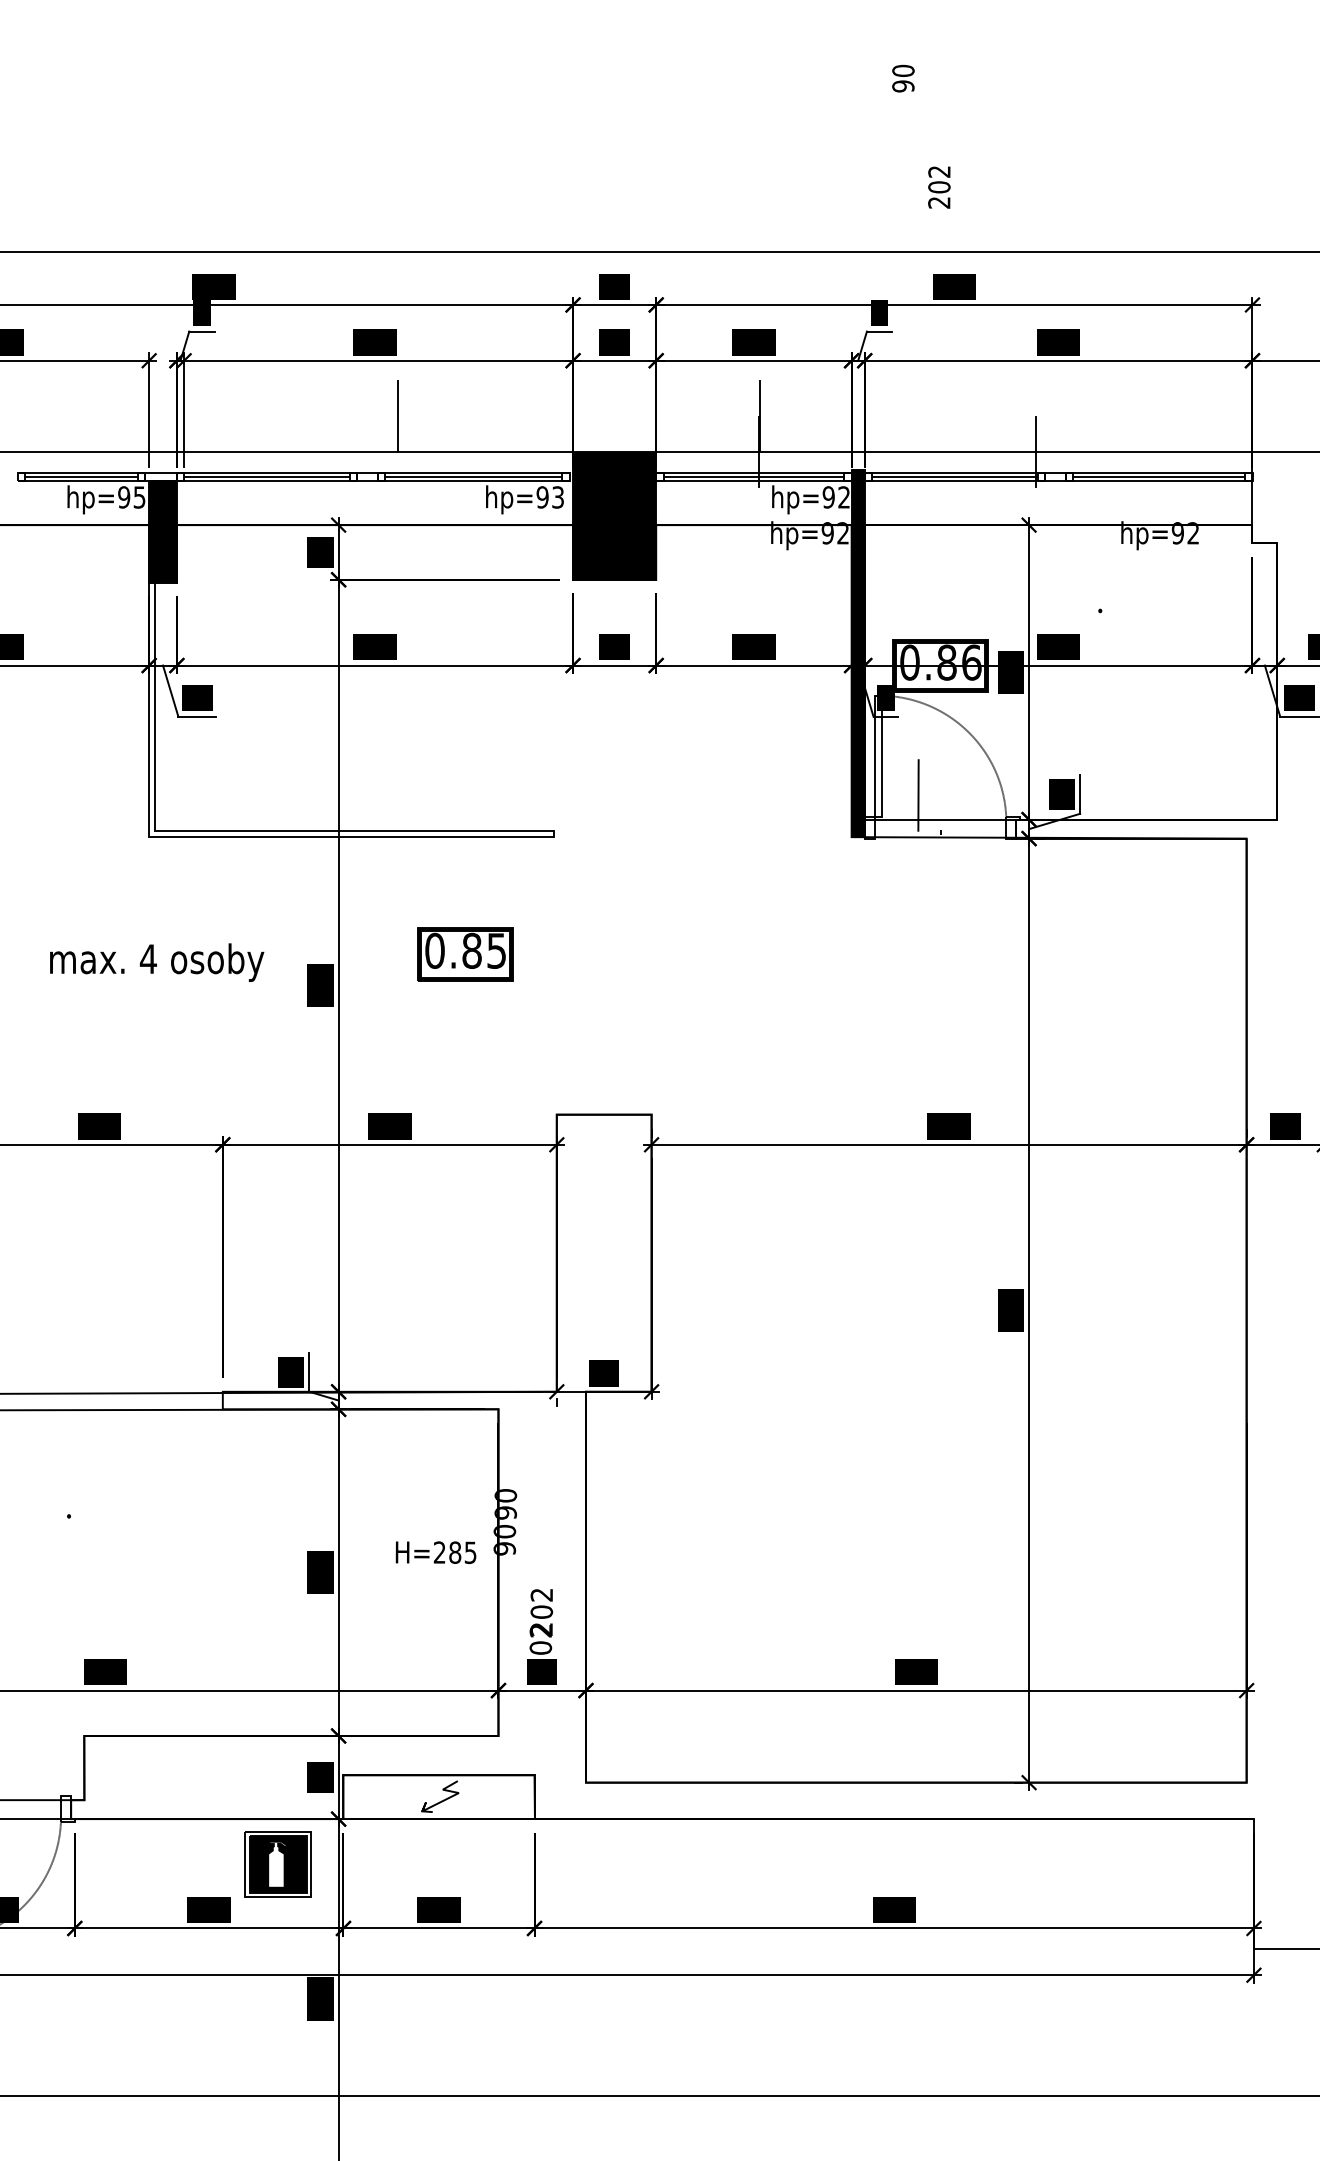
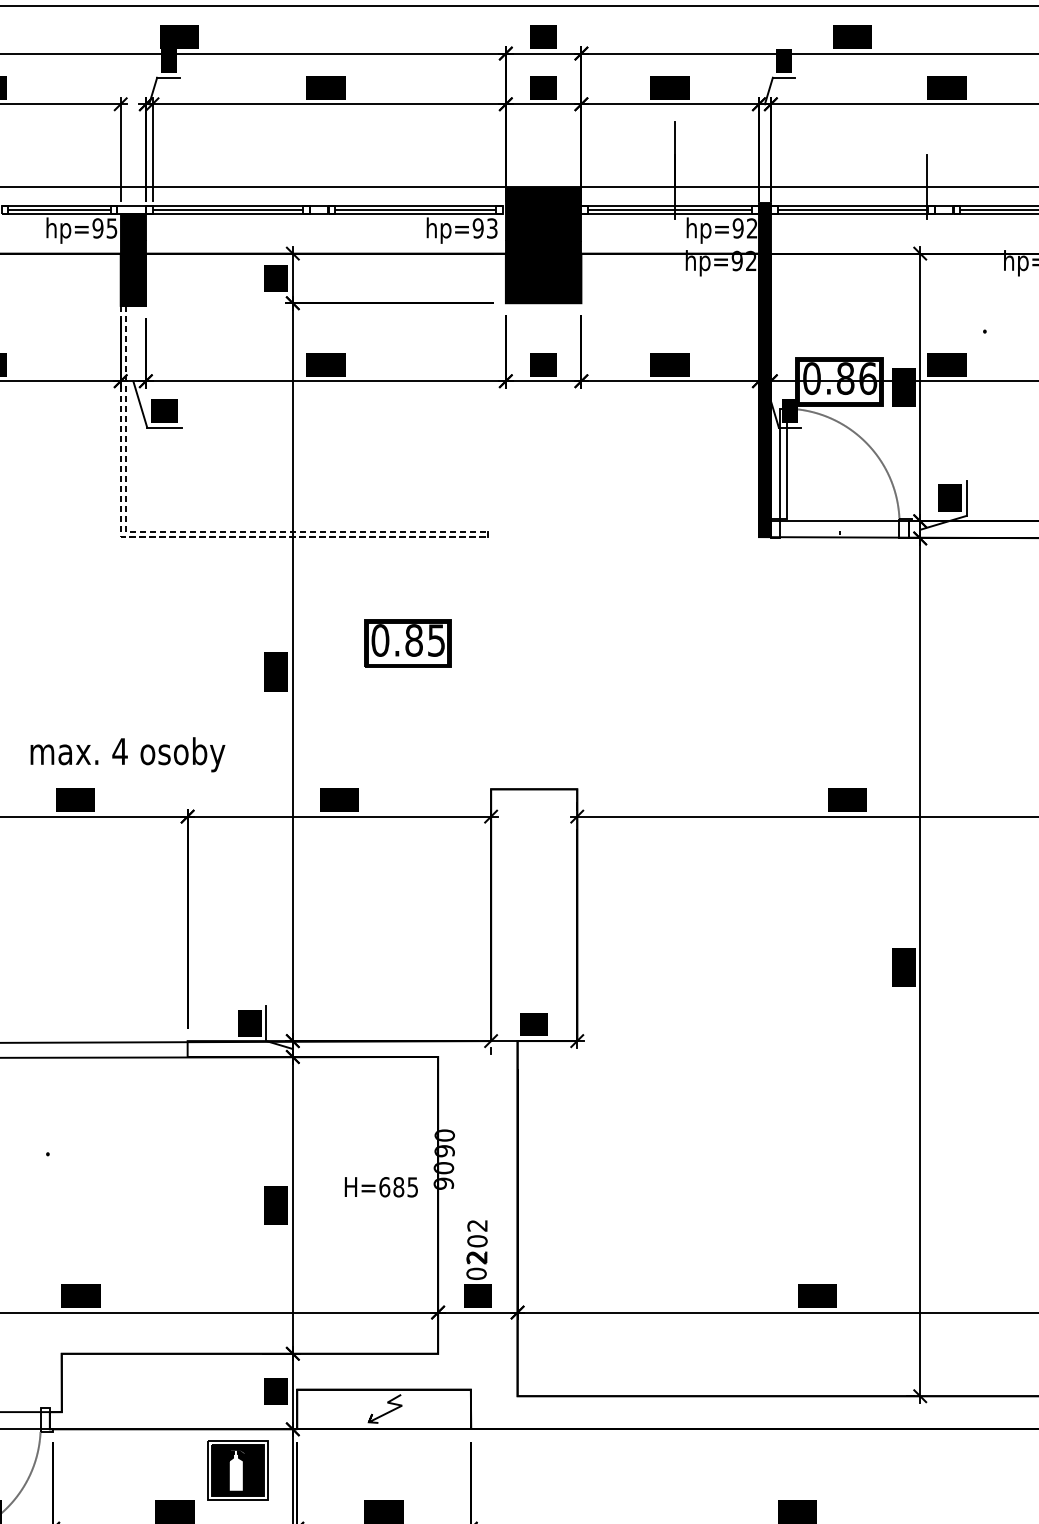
line: (398, 415) -> (347, 154), removed
line: (918, 795) -> (819, 499), removed
line: (229, 831) -> (193, 531), solid -> dashed
line: (224, 837) -> (189, 537), solid -> dashed
text: (157, 962) -> (128, 754), moved
text: (439, 1552) -> (384, 1187), H=285 -> H=685

